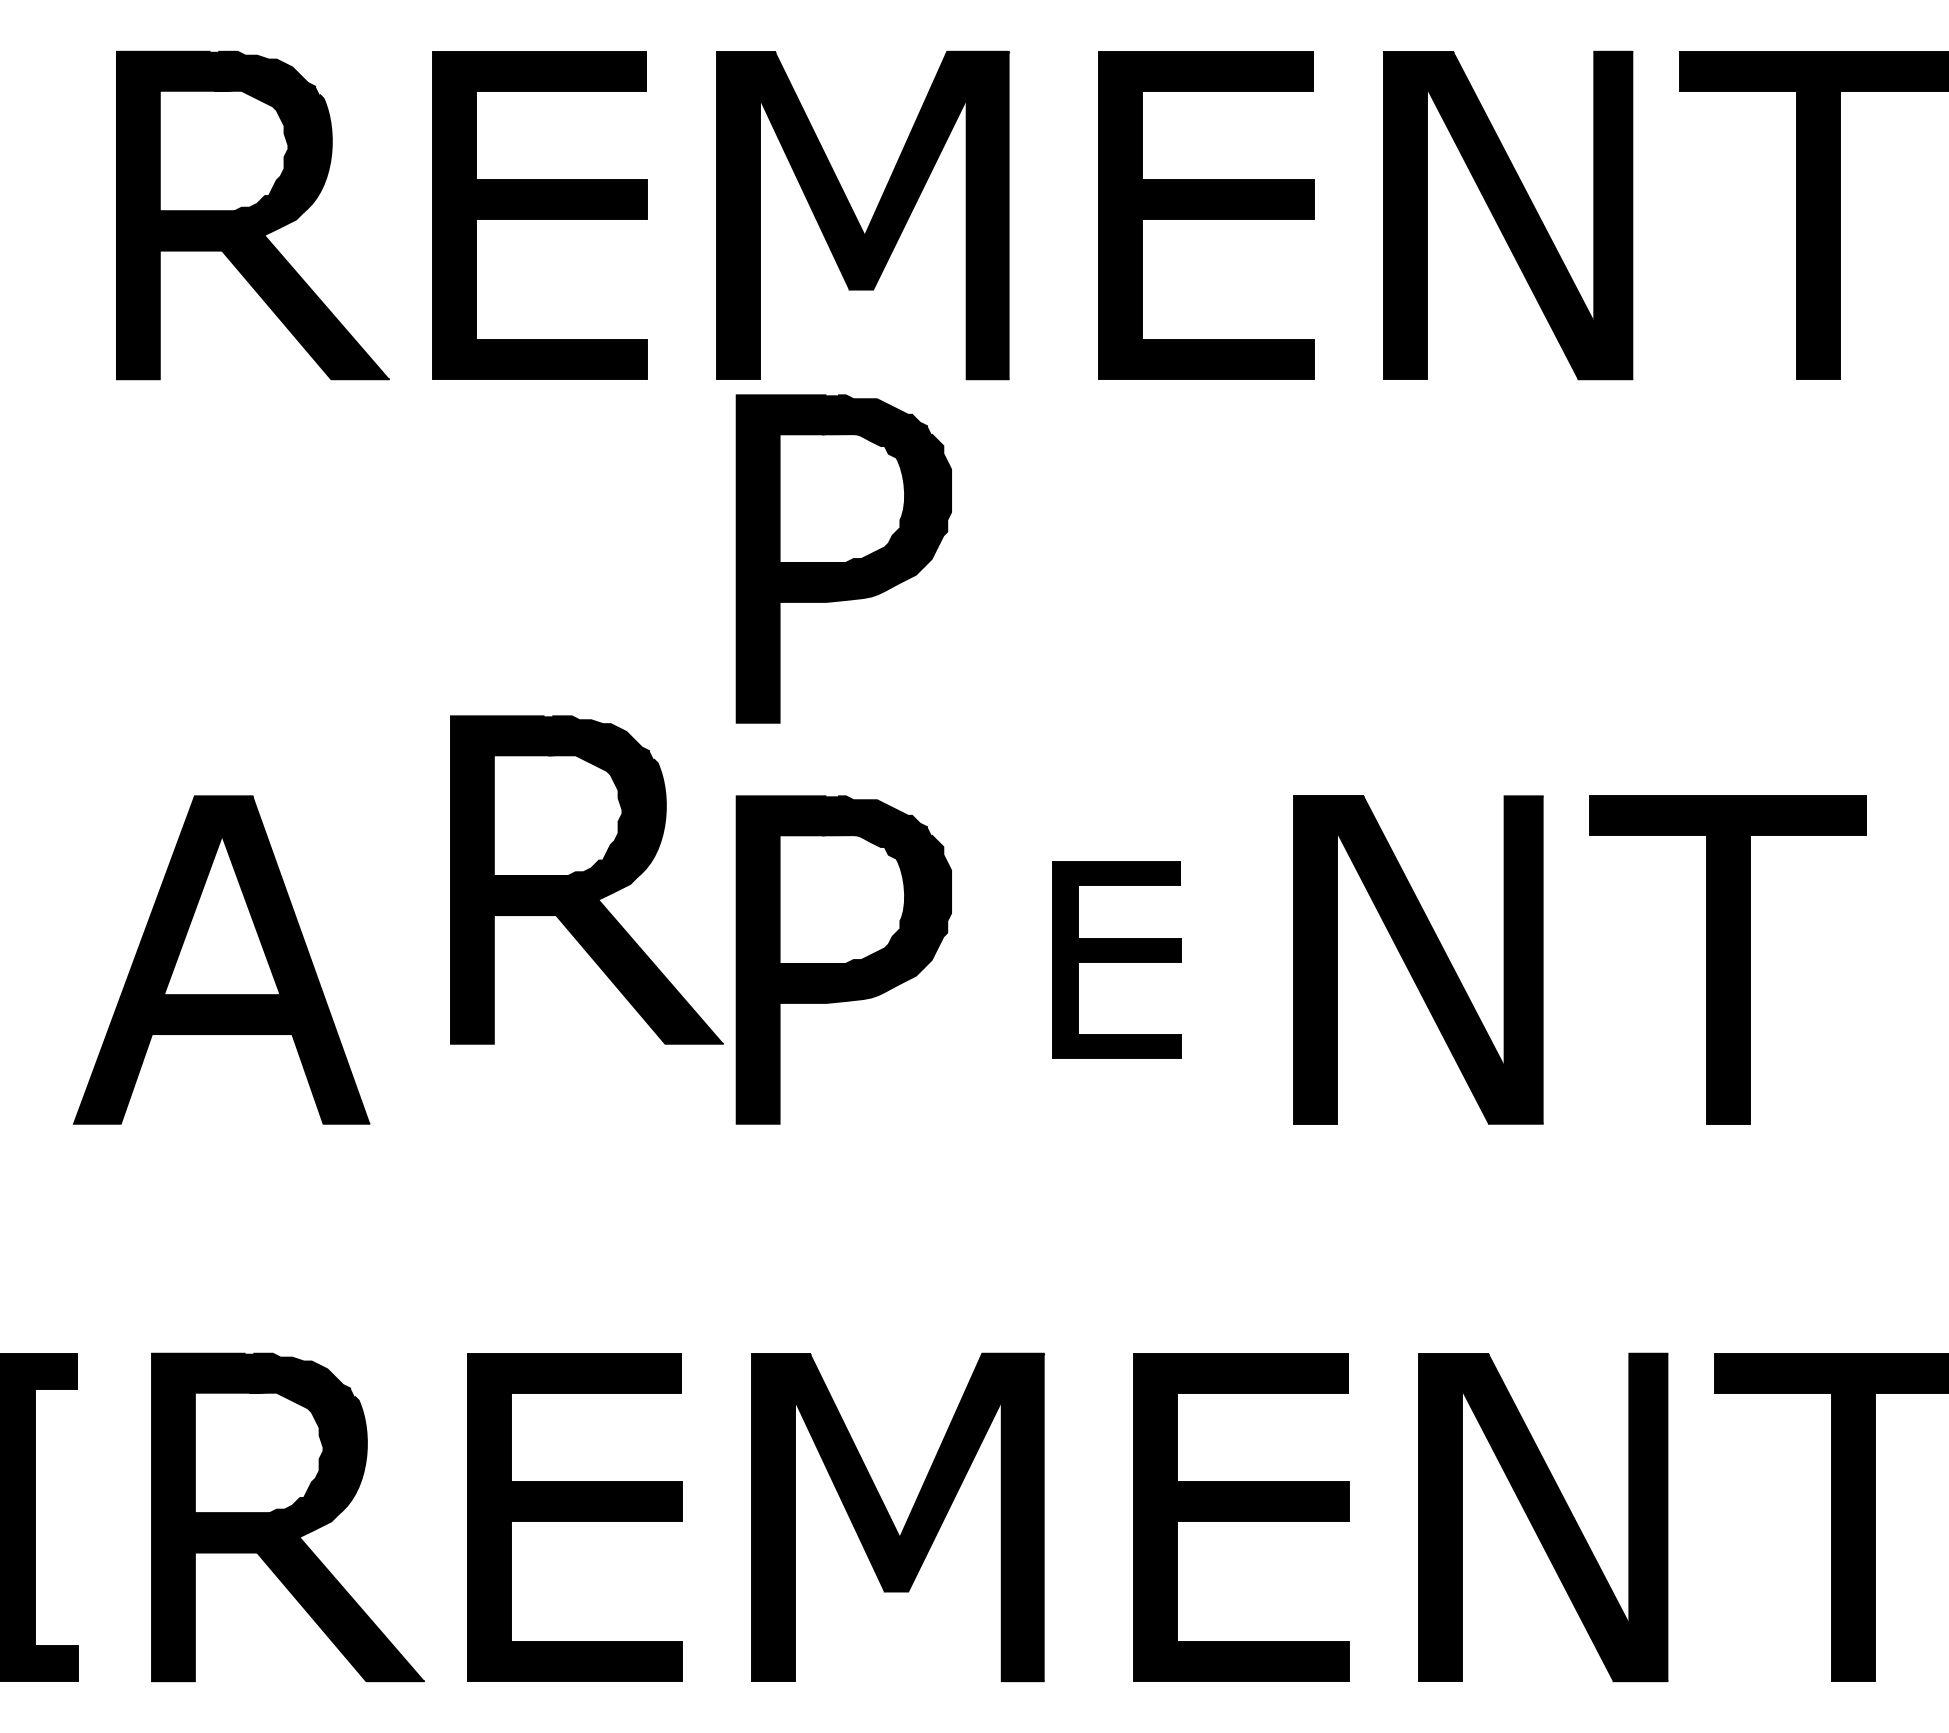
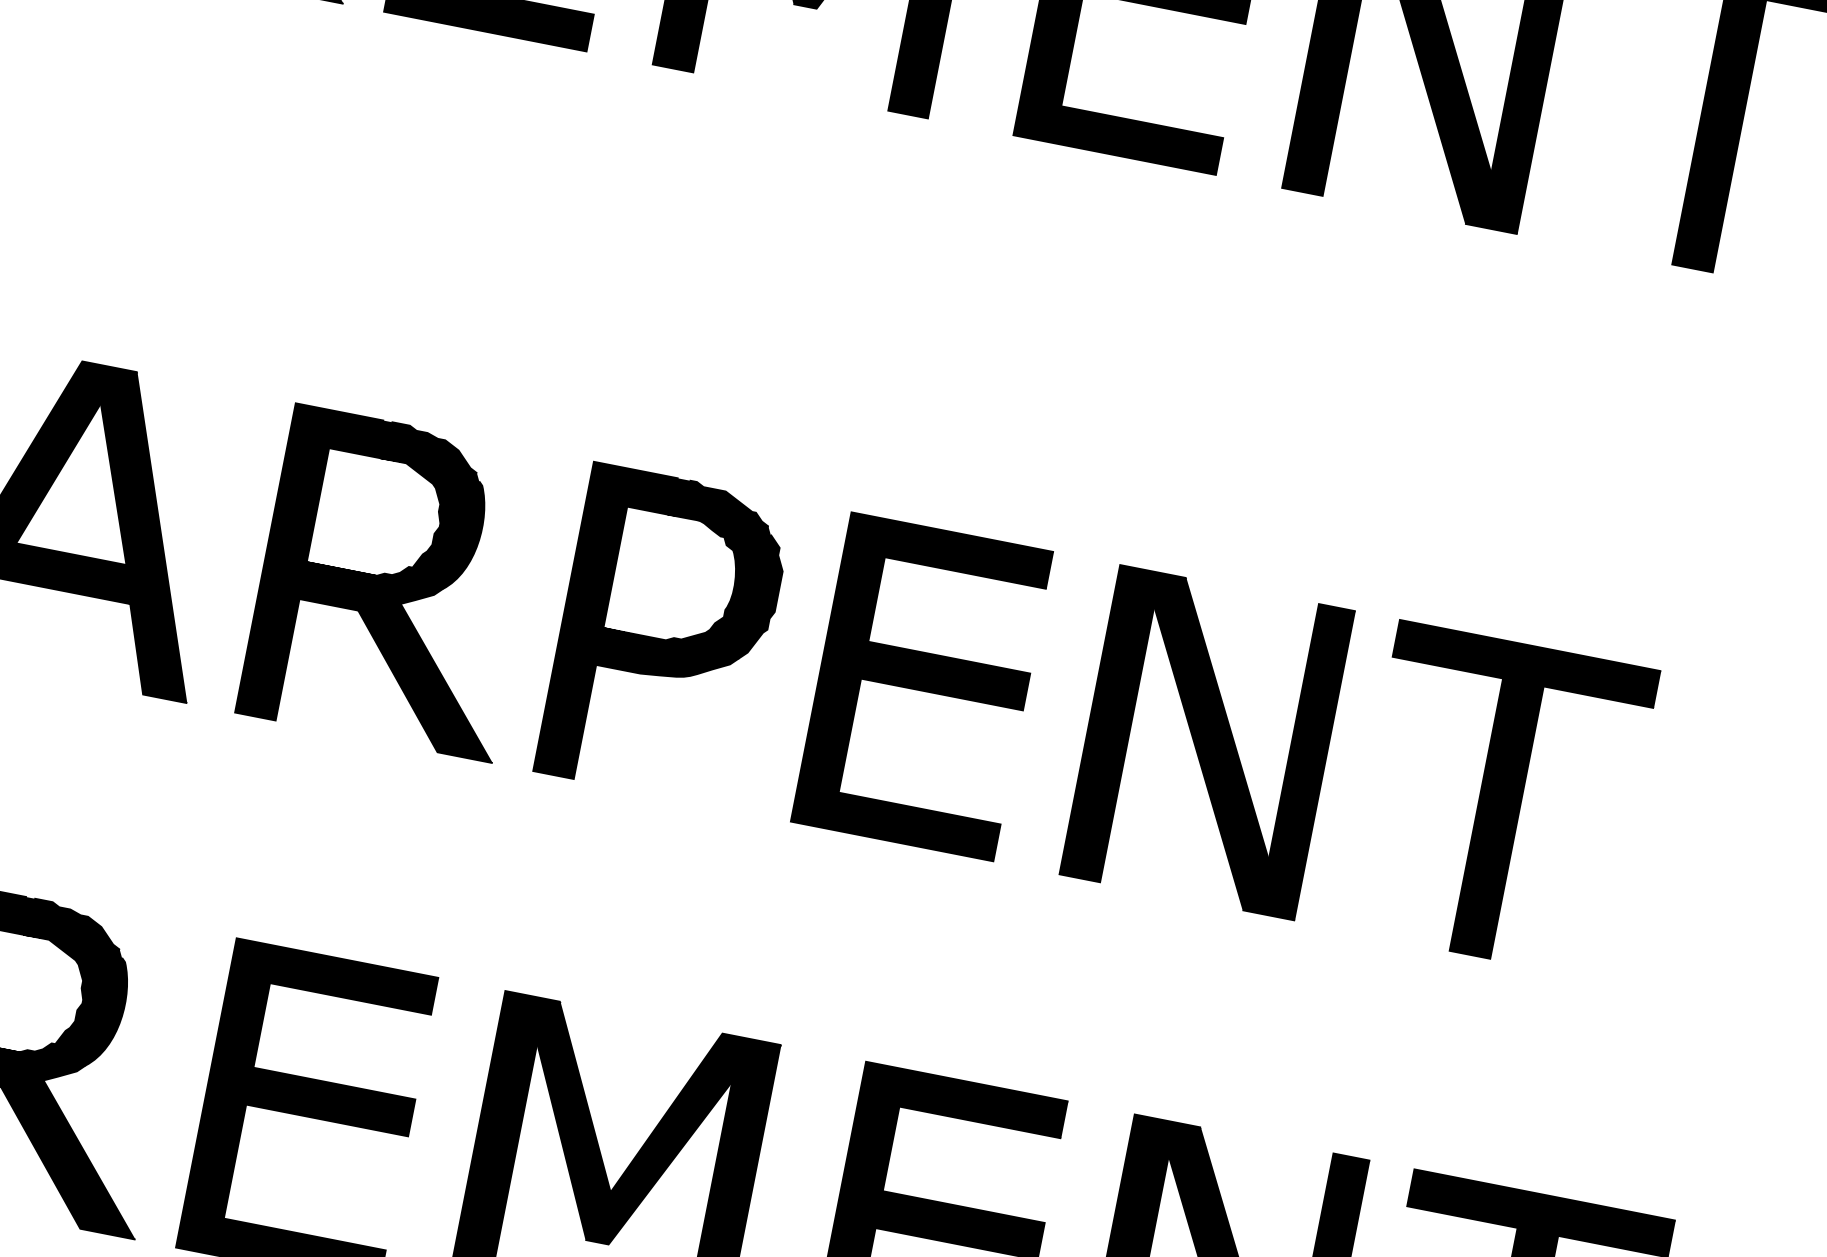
part: (843, 558) -> (738, 257), removed
part: (586, 879) -> (393, 582), moved
part: (1116, 959) -> (922, 686), size x1.67

